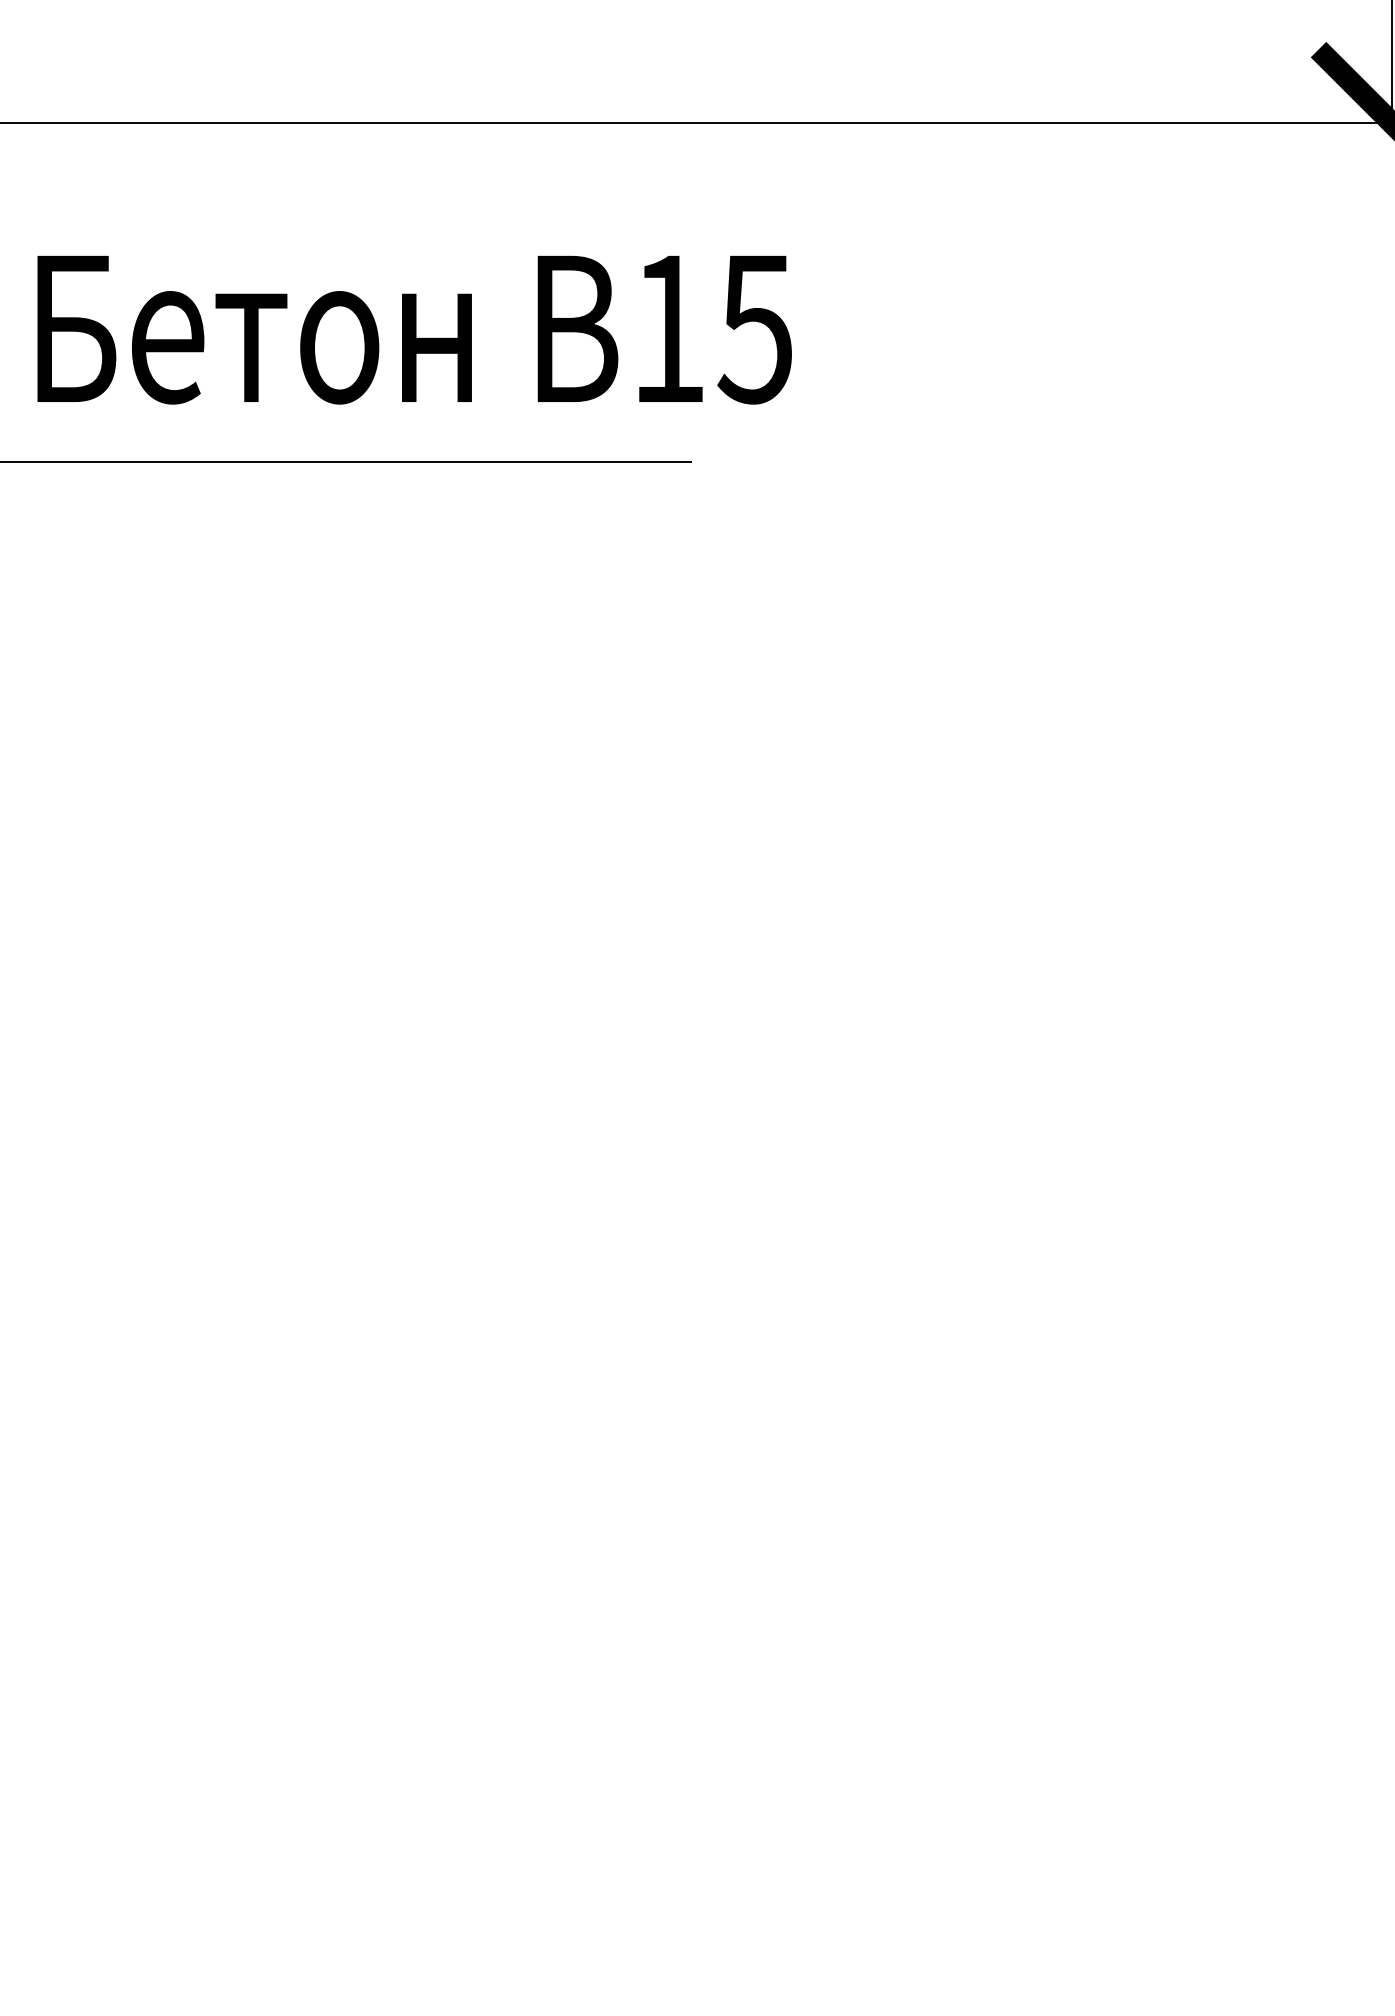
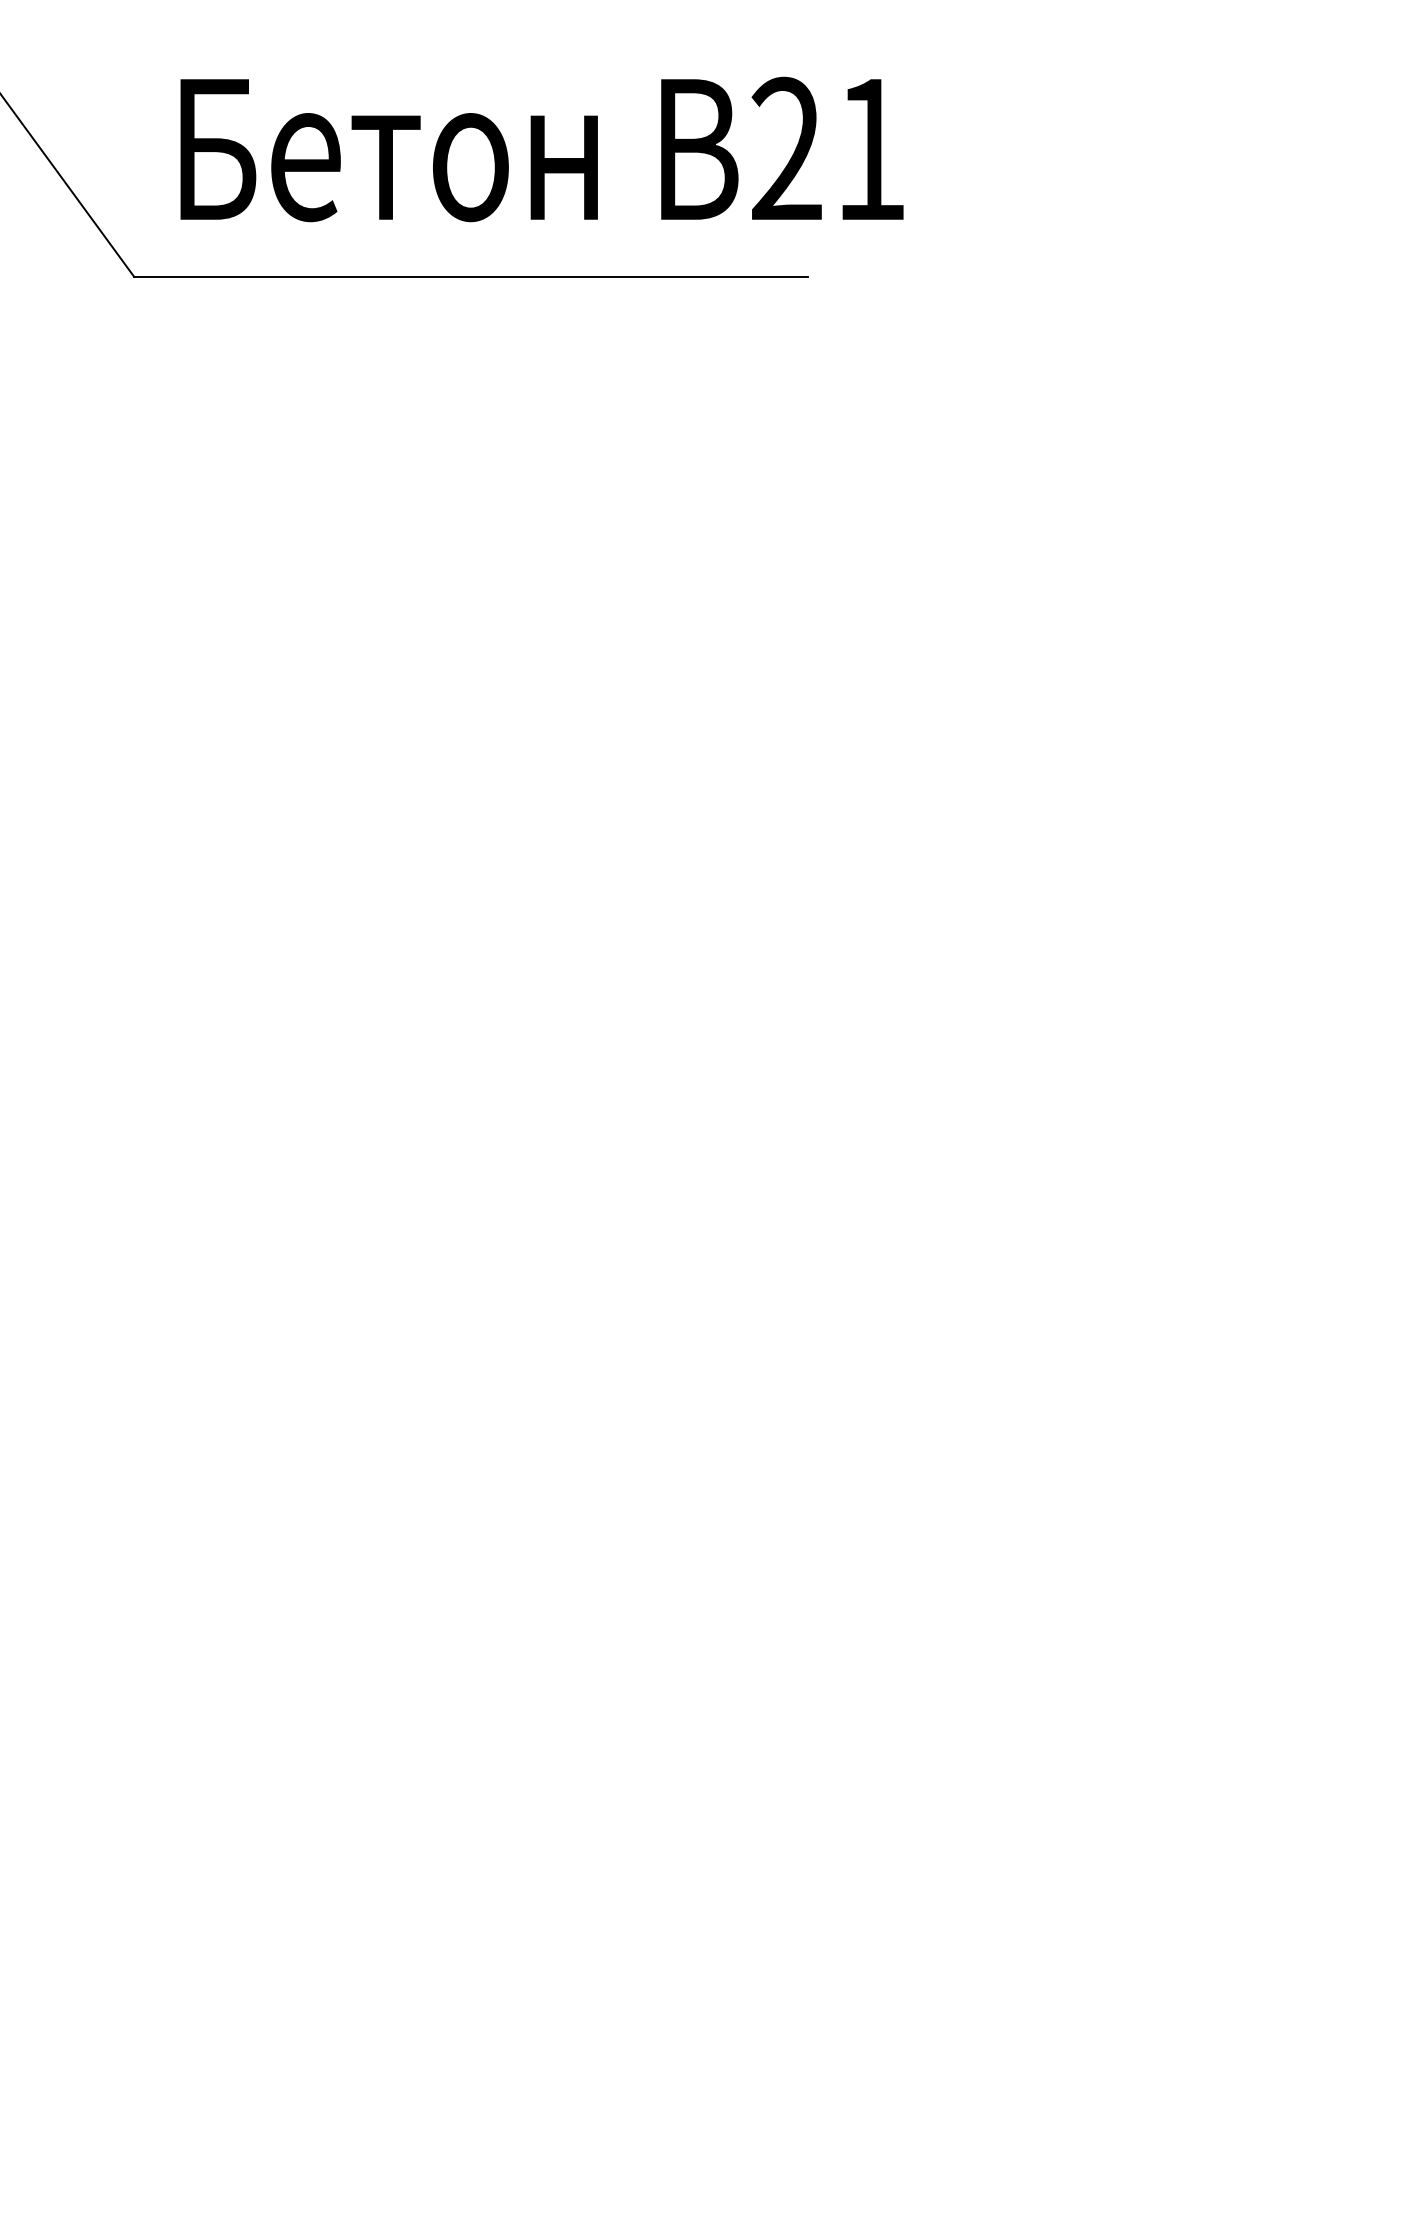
text: (711, 328) -> (828, 149), 15 -> 21

